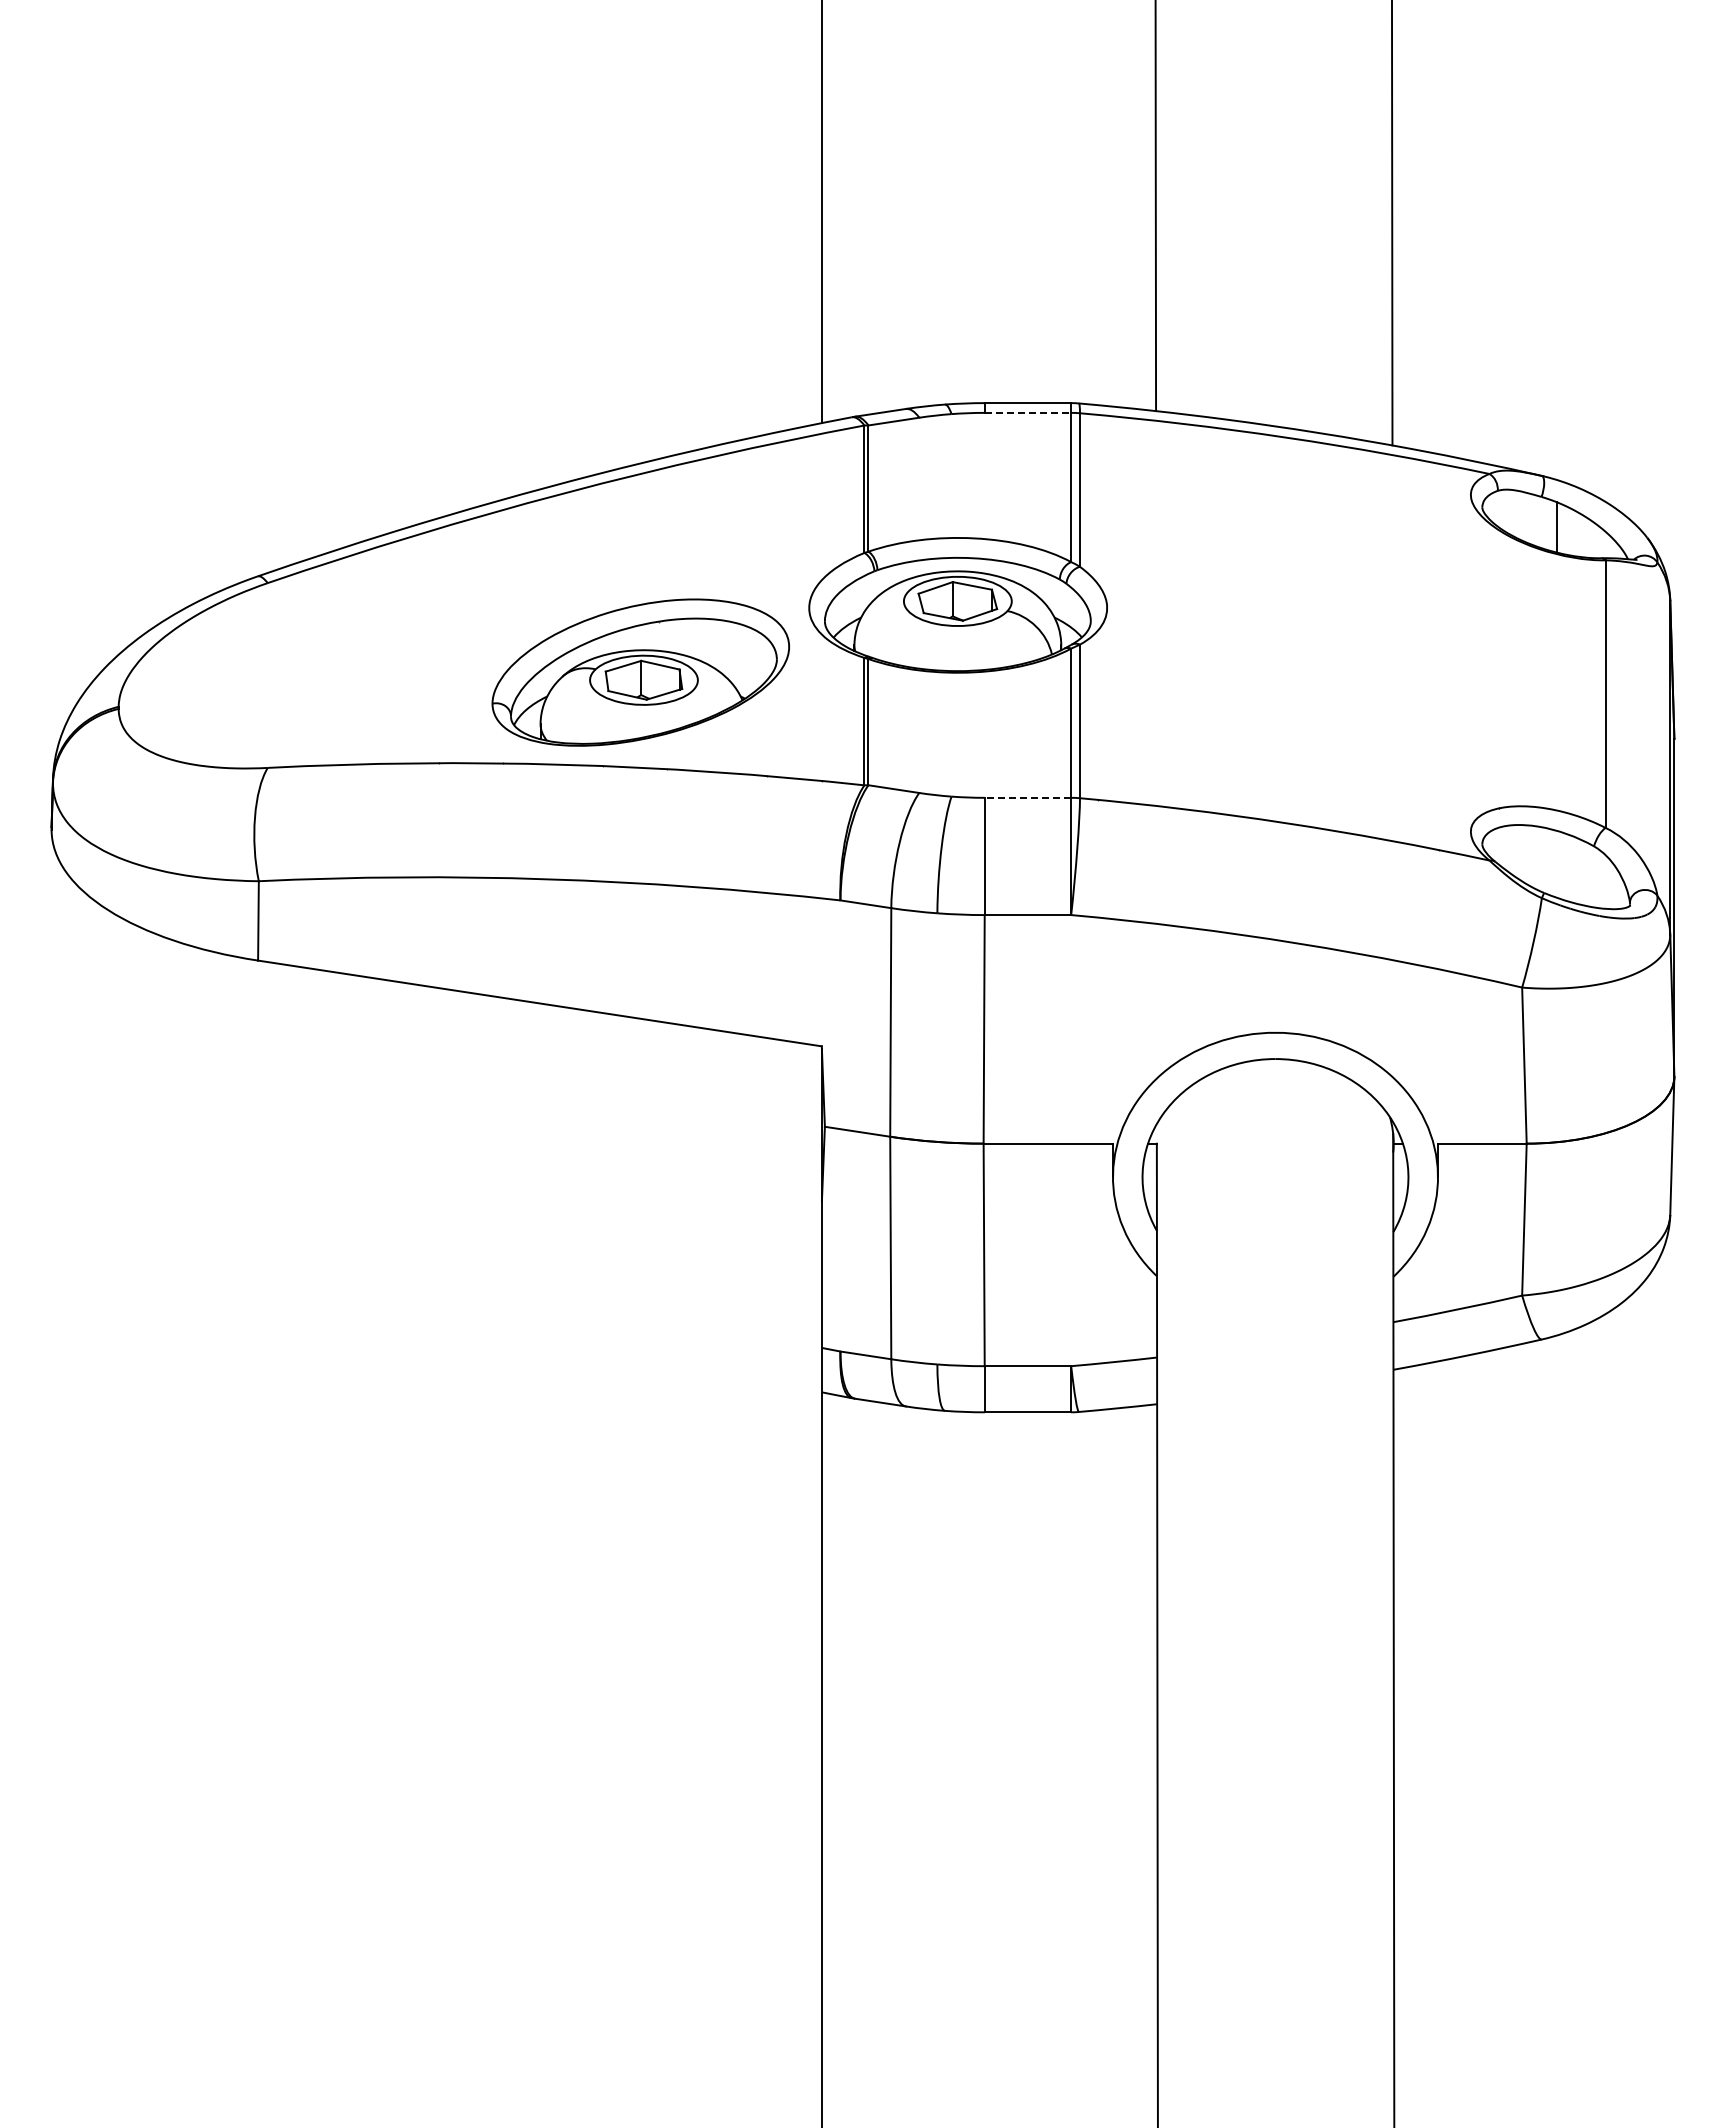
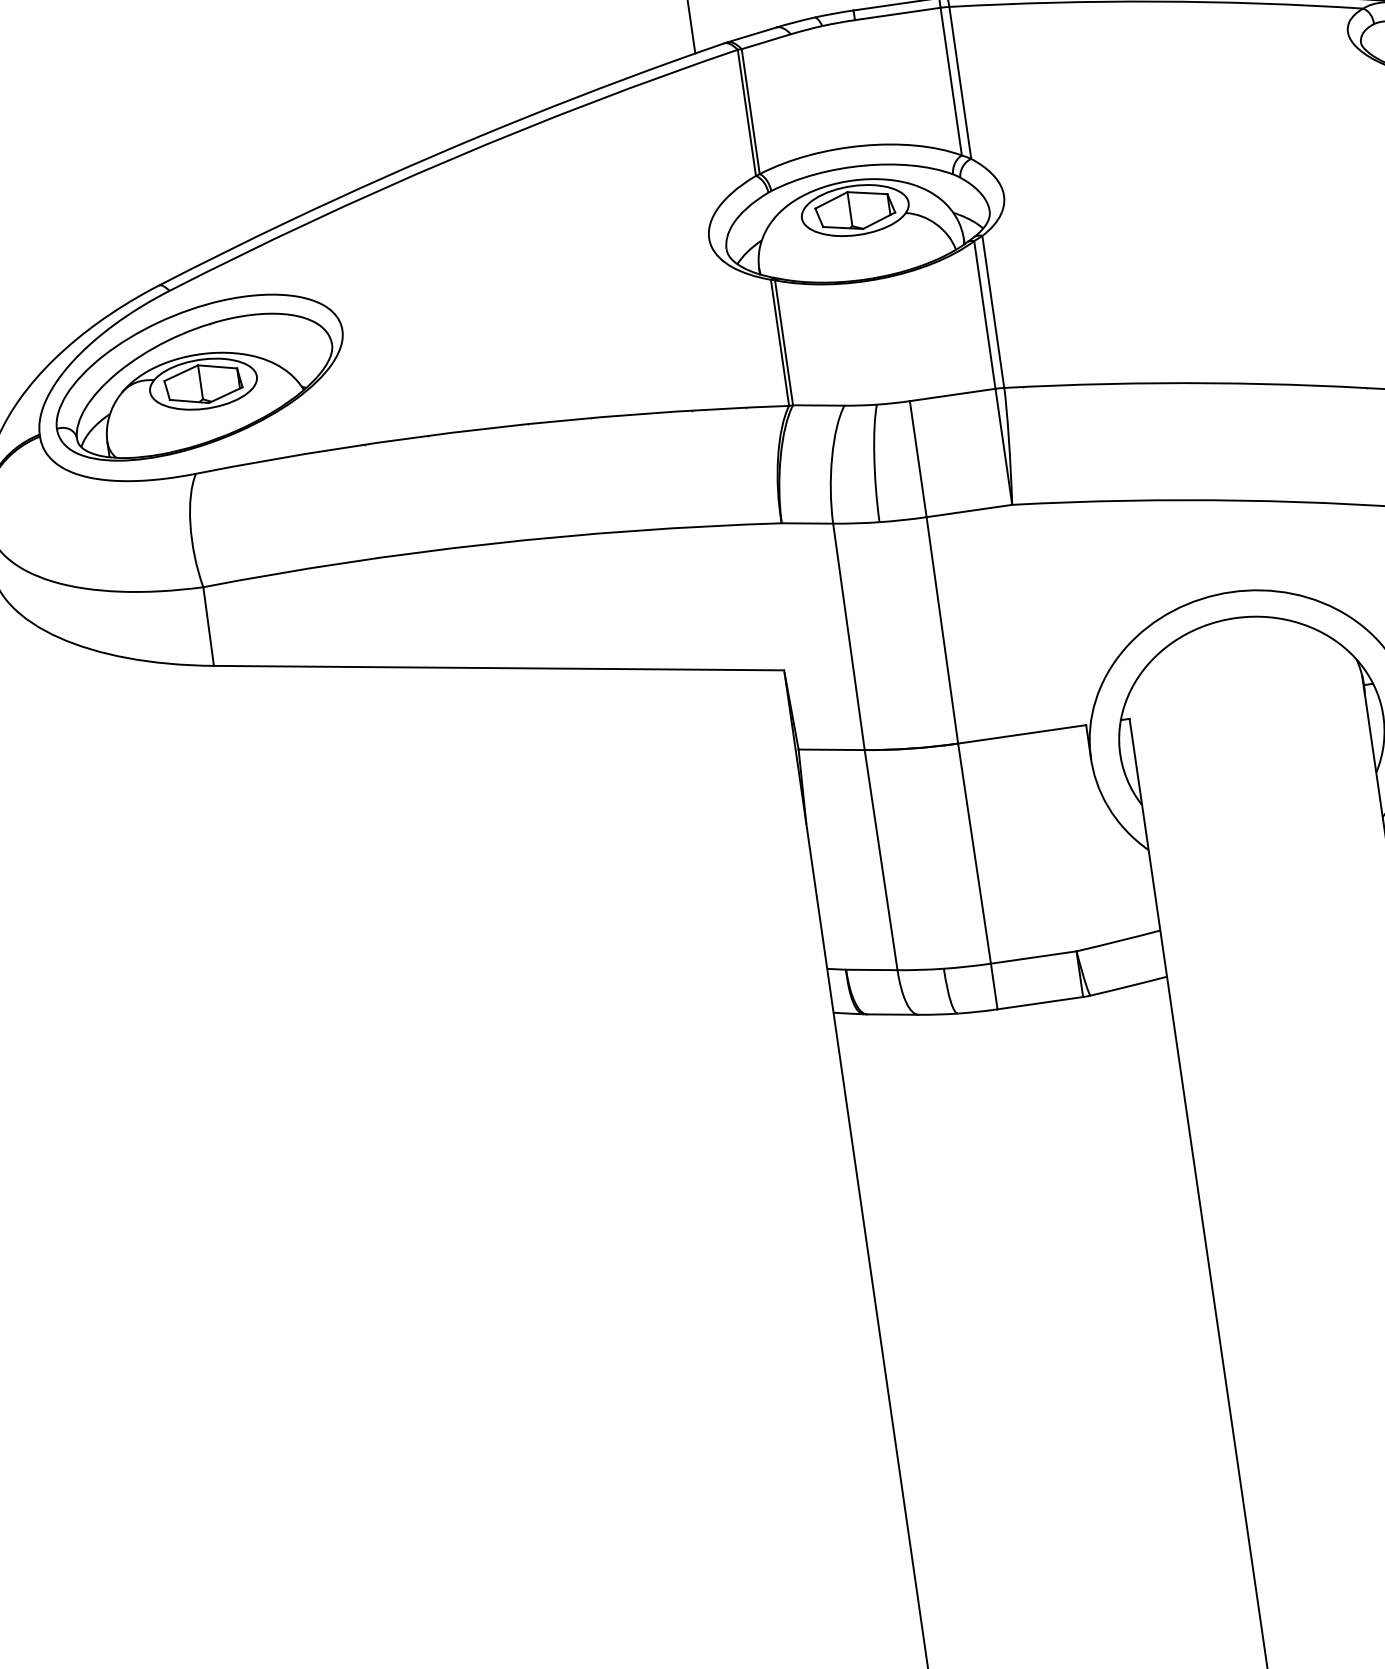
line: (1028, 412) -> (898, 13), dashed -> solid
part: (640, 672) -> (198, 376), moved
line: (1027, 797) -> (952, 394), dashed -> solid

